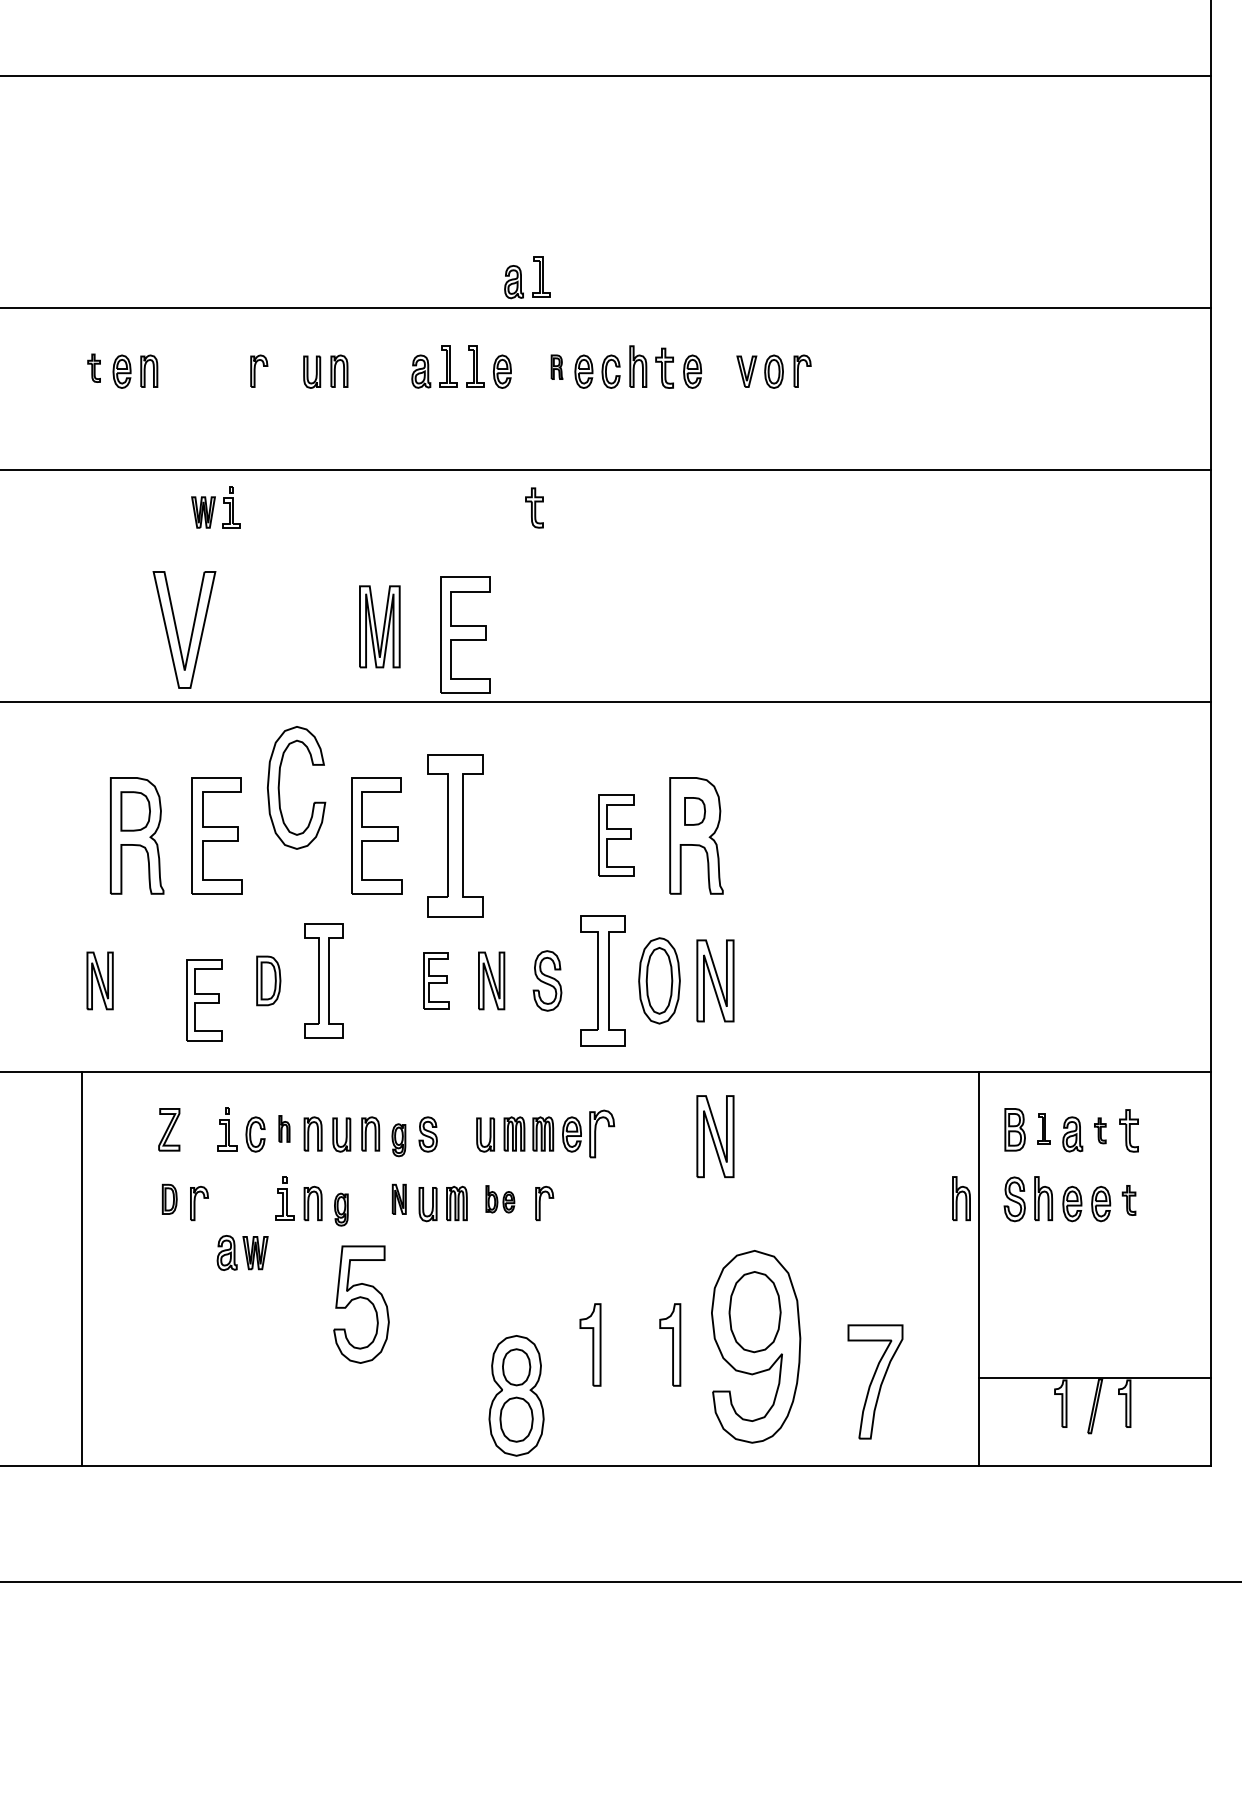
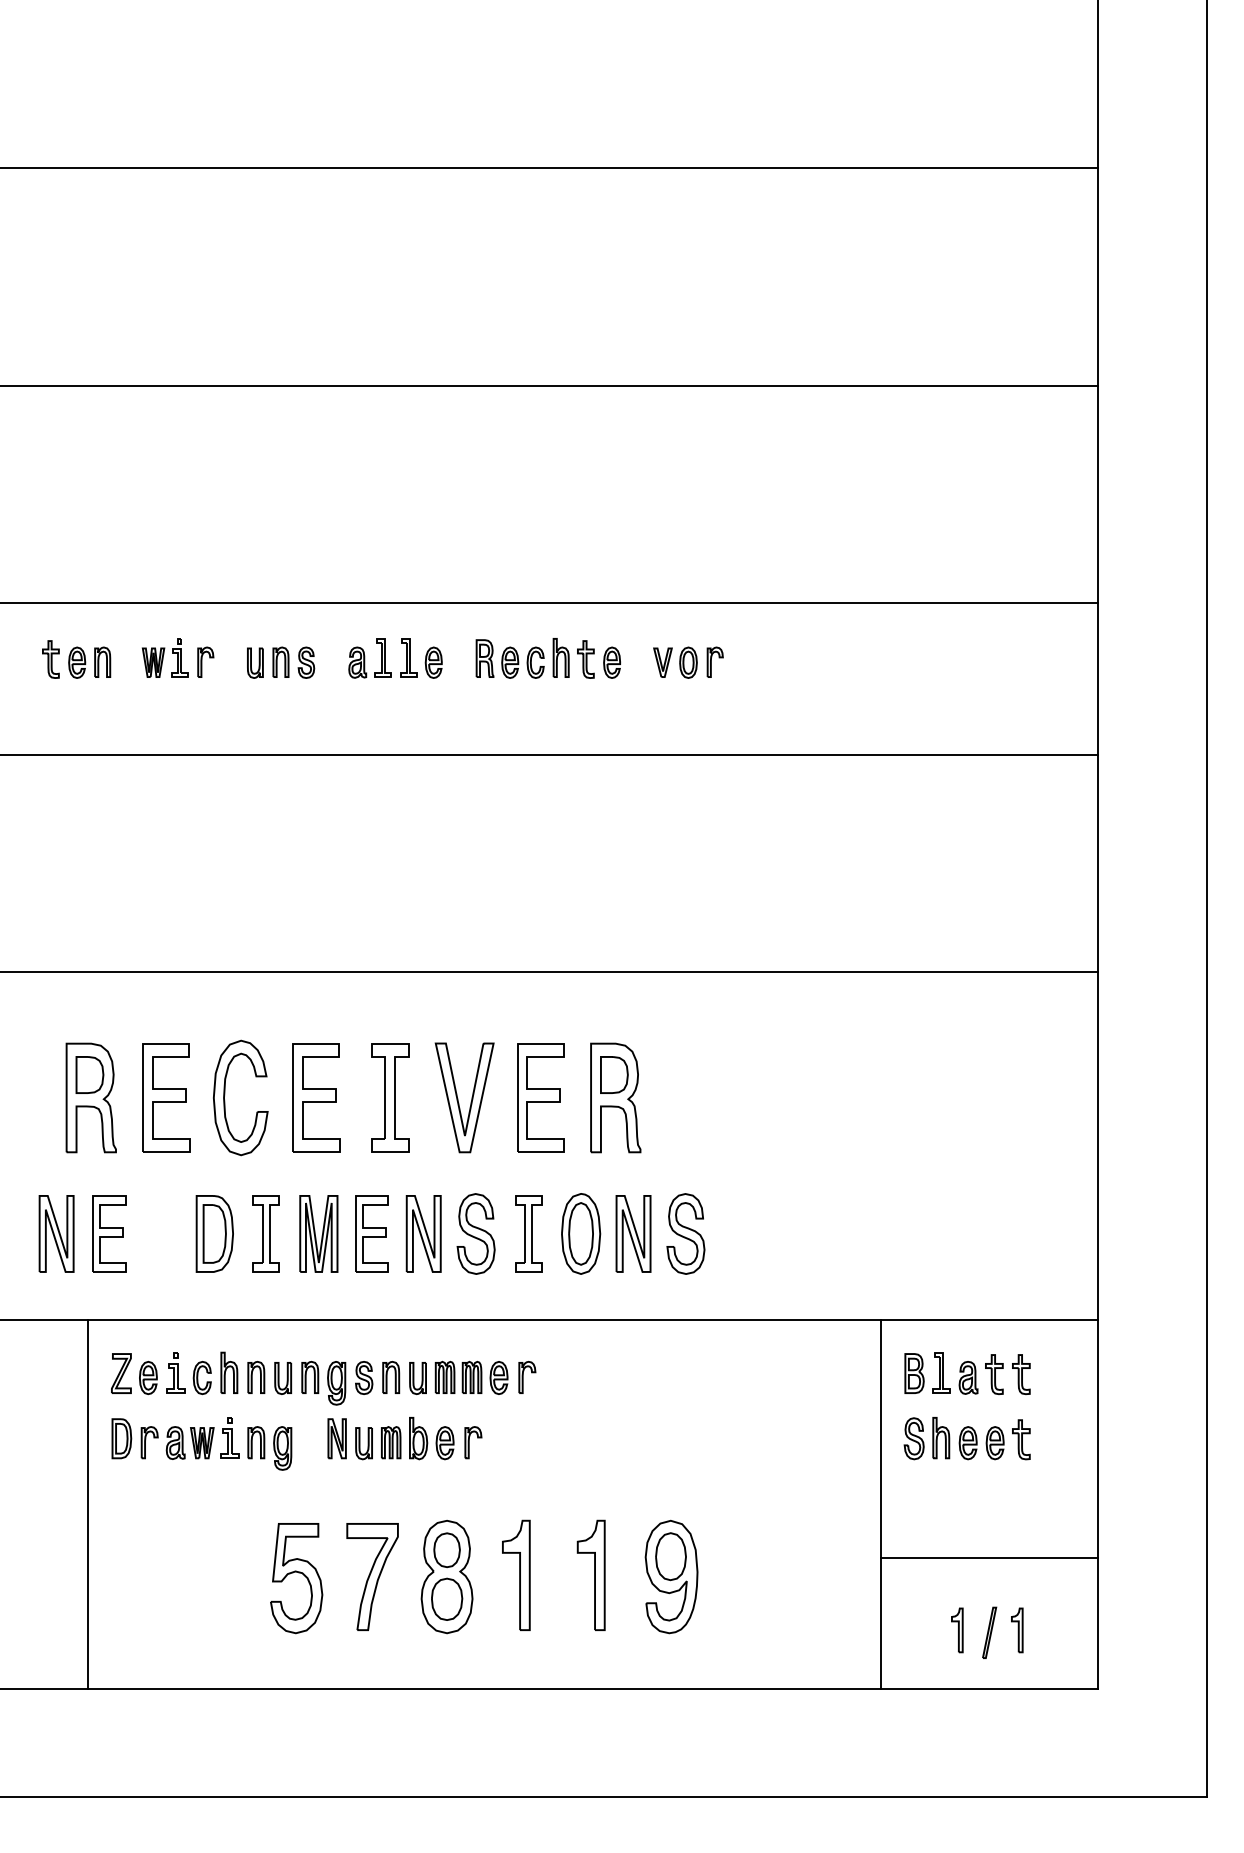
part: (526, 277) -> (456, 574), removed
part: (556, 367) -> (484, 658), size x1.67
part: (93, 368) -> (50, 659), size x1.43
part: (366, 371) -> (306, 662), added
part: (216, 506) -> (165, 657), moved
part: (534, 507) -> (463, 790), removed
part: (379, 626) -> (318, 1233), moved
part: (177, 630) -> (458, 1098), moved
part: (465, 634) -> (399, 909), removed
part: (280, 785) -> (225, 1095), moved
part: (695, 810) -> (614, 1074), size x1.43
part: (456, 835) -> (390, 1097), size x0.71
part: (616, 835) -> (540, 1097), size x1.43
part: (100, 980) -> (56, 1233), size x1.43
part: (268, 980) -> (214, 1233), size x1.67
part: (322, 980) -> (265, 1233), size x0.71
part: (435, 980) -> (371, 1233), size x1.43
part: (491, 980) -> (423, 1233), size x1.43
part: (546, 980) -> (475, 1233), size x1.43
part: (603, 980) -> (528, 1233), size x0.62
part: (770, 980) -> (685, 1233), added
part: (204, 999) -> (109, 1233), moved
part: (284, 1128) -> (229, 1372), size x1.67
part: (1043, 1128) -> (941, 1372), size x1.43
part: (1100, 1130) -> (994, 1374), size x1.67
part: (198, 1134) -> (148, 1377), added
part: (457, 1134) -> (391, 1377), added
part: (602, 1134) -> (527, 1377), size x0.71
part: (715, 1136) -> (633, 1379), removed
part: (398, 1140) -> (336, 1383), size x1.43
part: (169, 1199) -> (121, 1438), size x1.43
part: (398, 1199) -> (336, 1438), size x1.43
part: (499, 1199) -> (431, 1438), size x1.67
part: (961, 1199) -> (864, 1438), removed
part: (1129, 1200) -> (1021, 1439), size x1.43
part: (341, 1209) -> (282, 1448), size x1.43
part: (241, 1252) -> (189, 1442), moved
line: (81, 1268) -> (88, 1503), moved
part: (361, 1304) -> (296, 1578), moved
part: (590, 1344) -> (516, 1574), size x1.43
part: (669, 1344) -> (590, 1574), size x1.43
part: (755, 1346) -> (671, 1576), size x0.62
line: (1095, 1378) -> (989, 1558), moved
part: (875, 1381) -> (372, 1576), moved
part: (515, 1395) -> (446, 1576), moved

